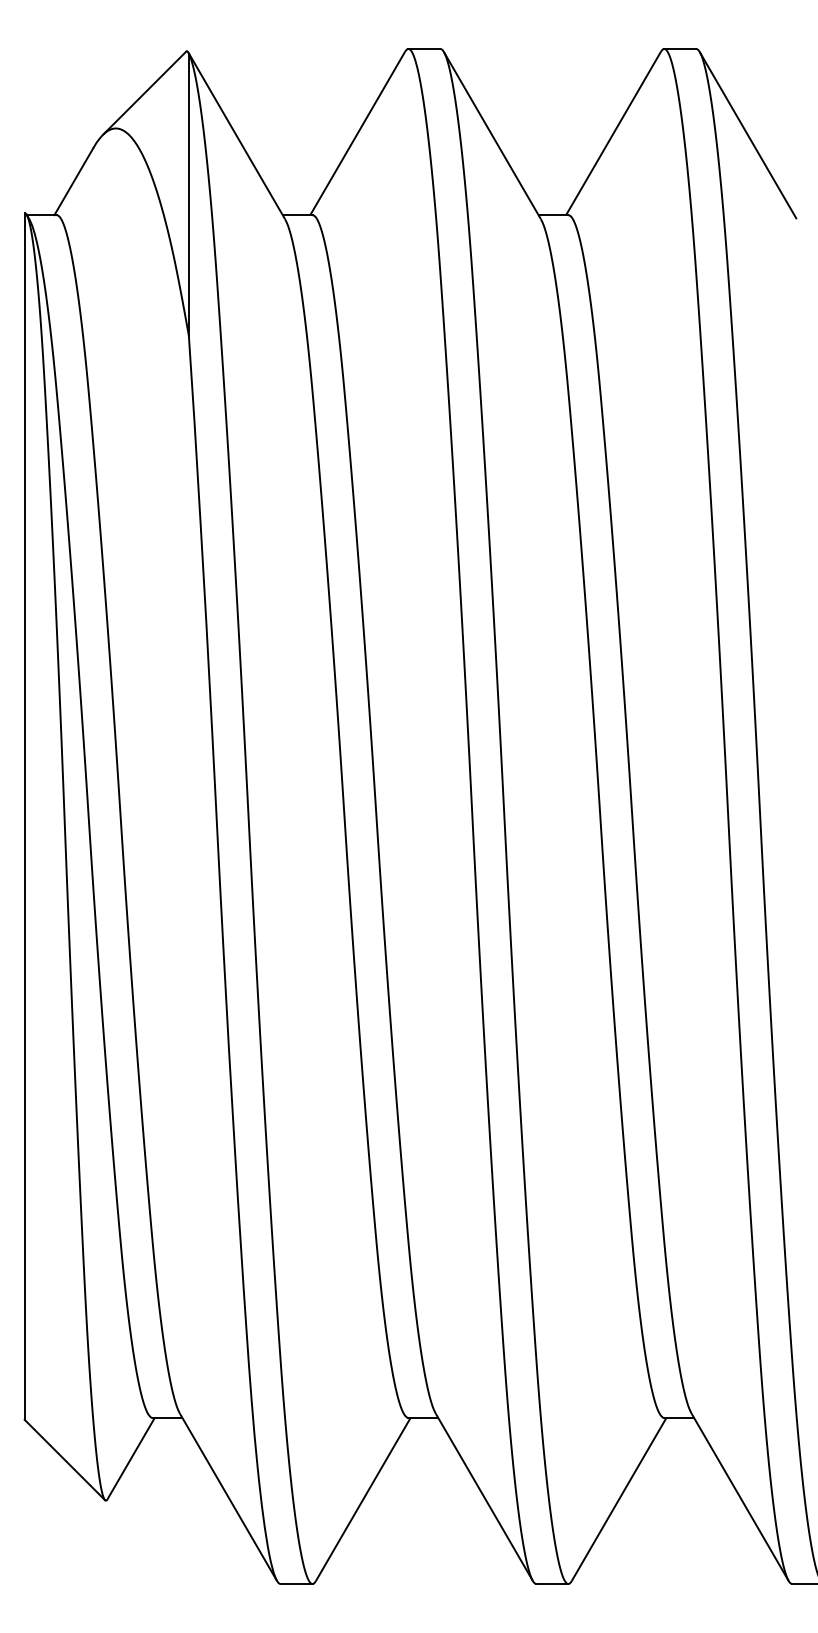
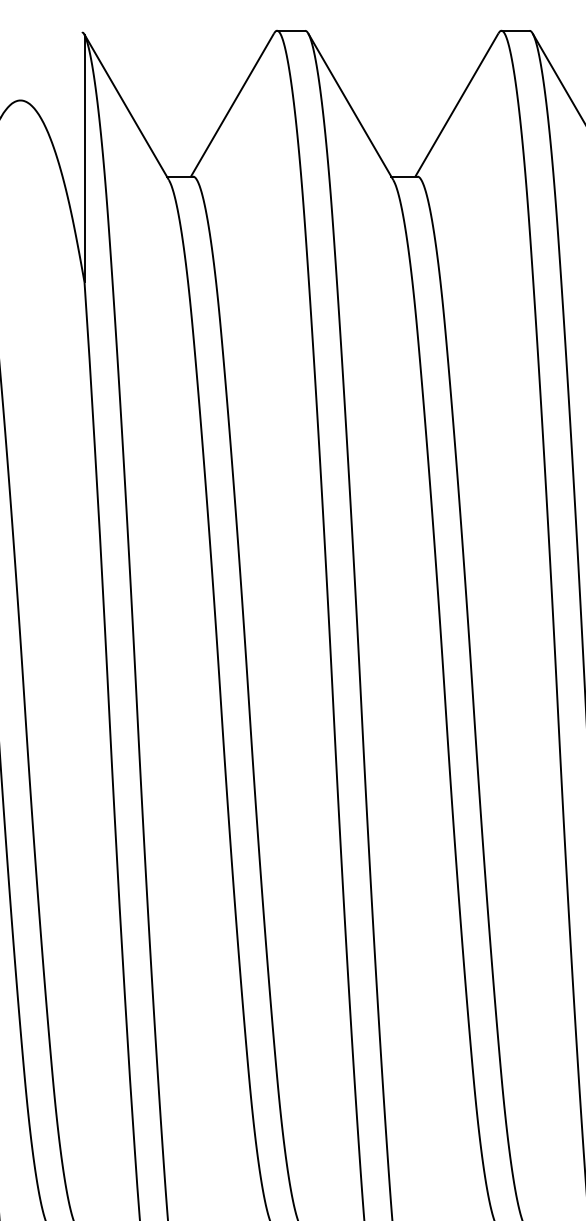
line: (144, 92) -> (45, 68), removed

